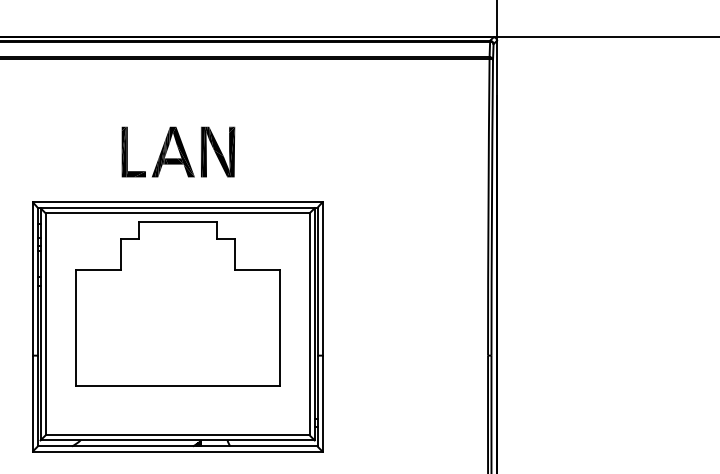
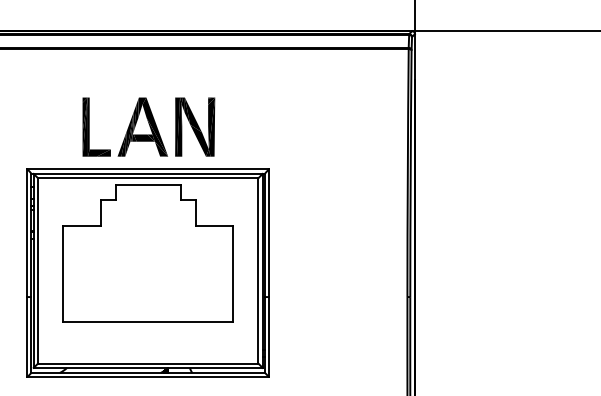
part: (178, 151) -> (148, 126), size x1.4

